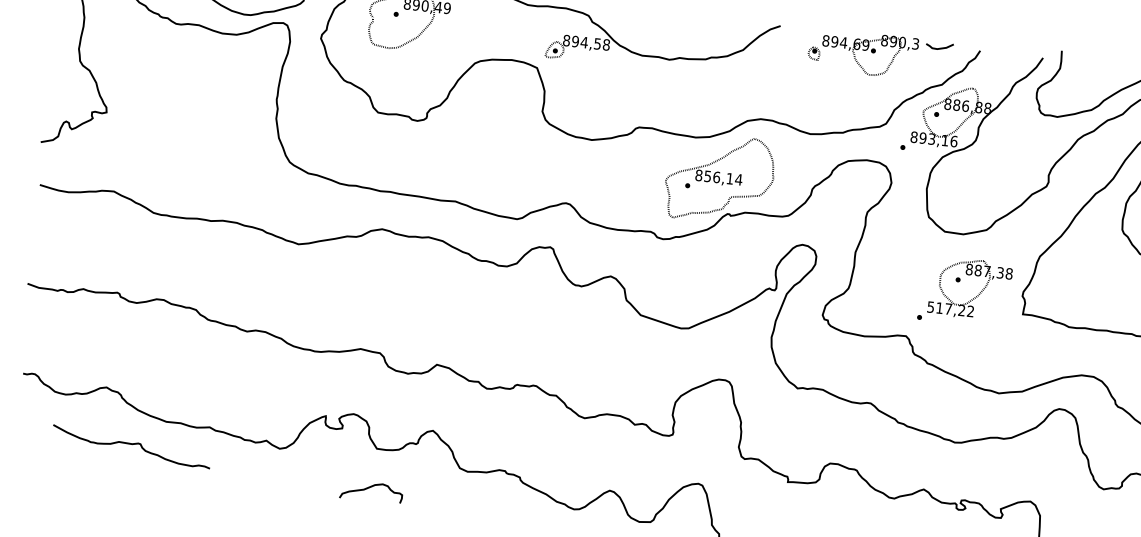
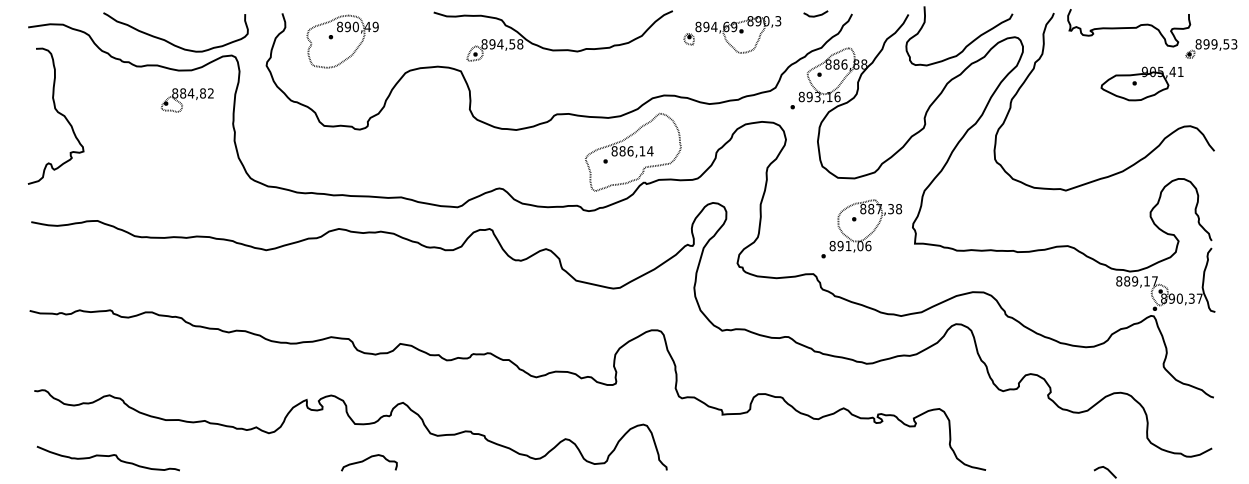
part: (863, 53) -> (732, 34), moved
part: (228, 67) -> (187, 100), added
text: (707, 176) -> (622, 151), 856,14 -> 886,14
text: (950, 308) -> (850, 245), 517,22 -> 891,06
curve: (130, 444) -> (107, 456), moved
curve: (370, 488) -> (368, 459), moved

